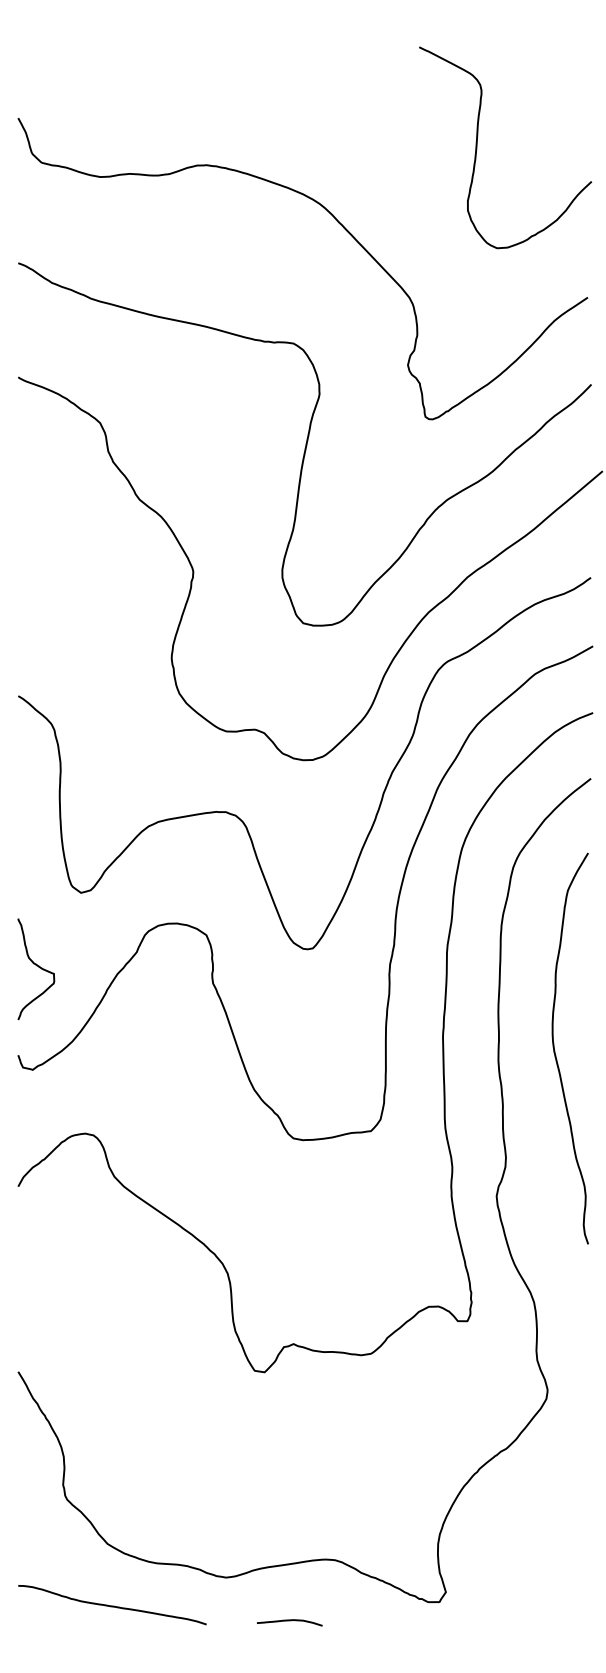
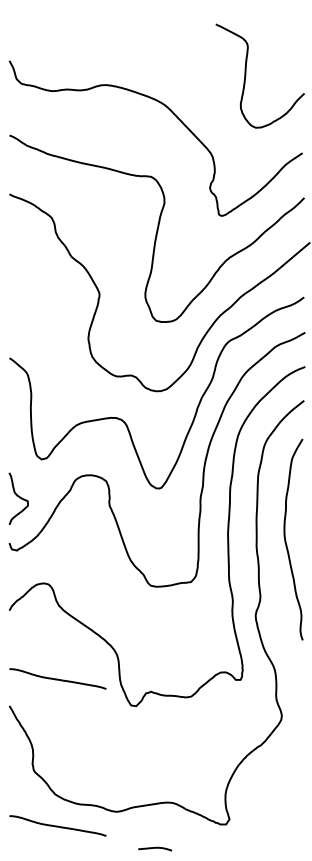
curve: (111, 1318) -> (57, 678), added
curve: (290, 1621) -> (155, 848), moved

